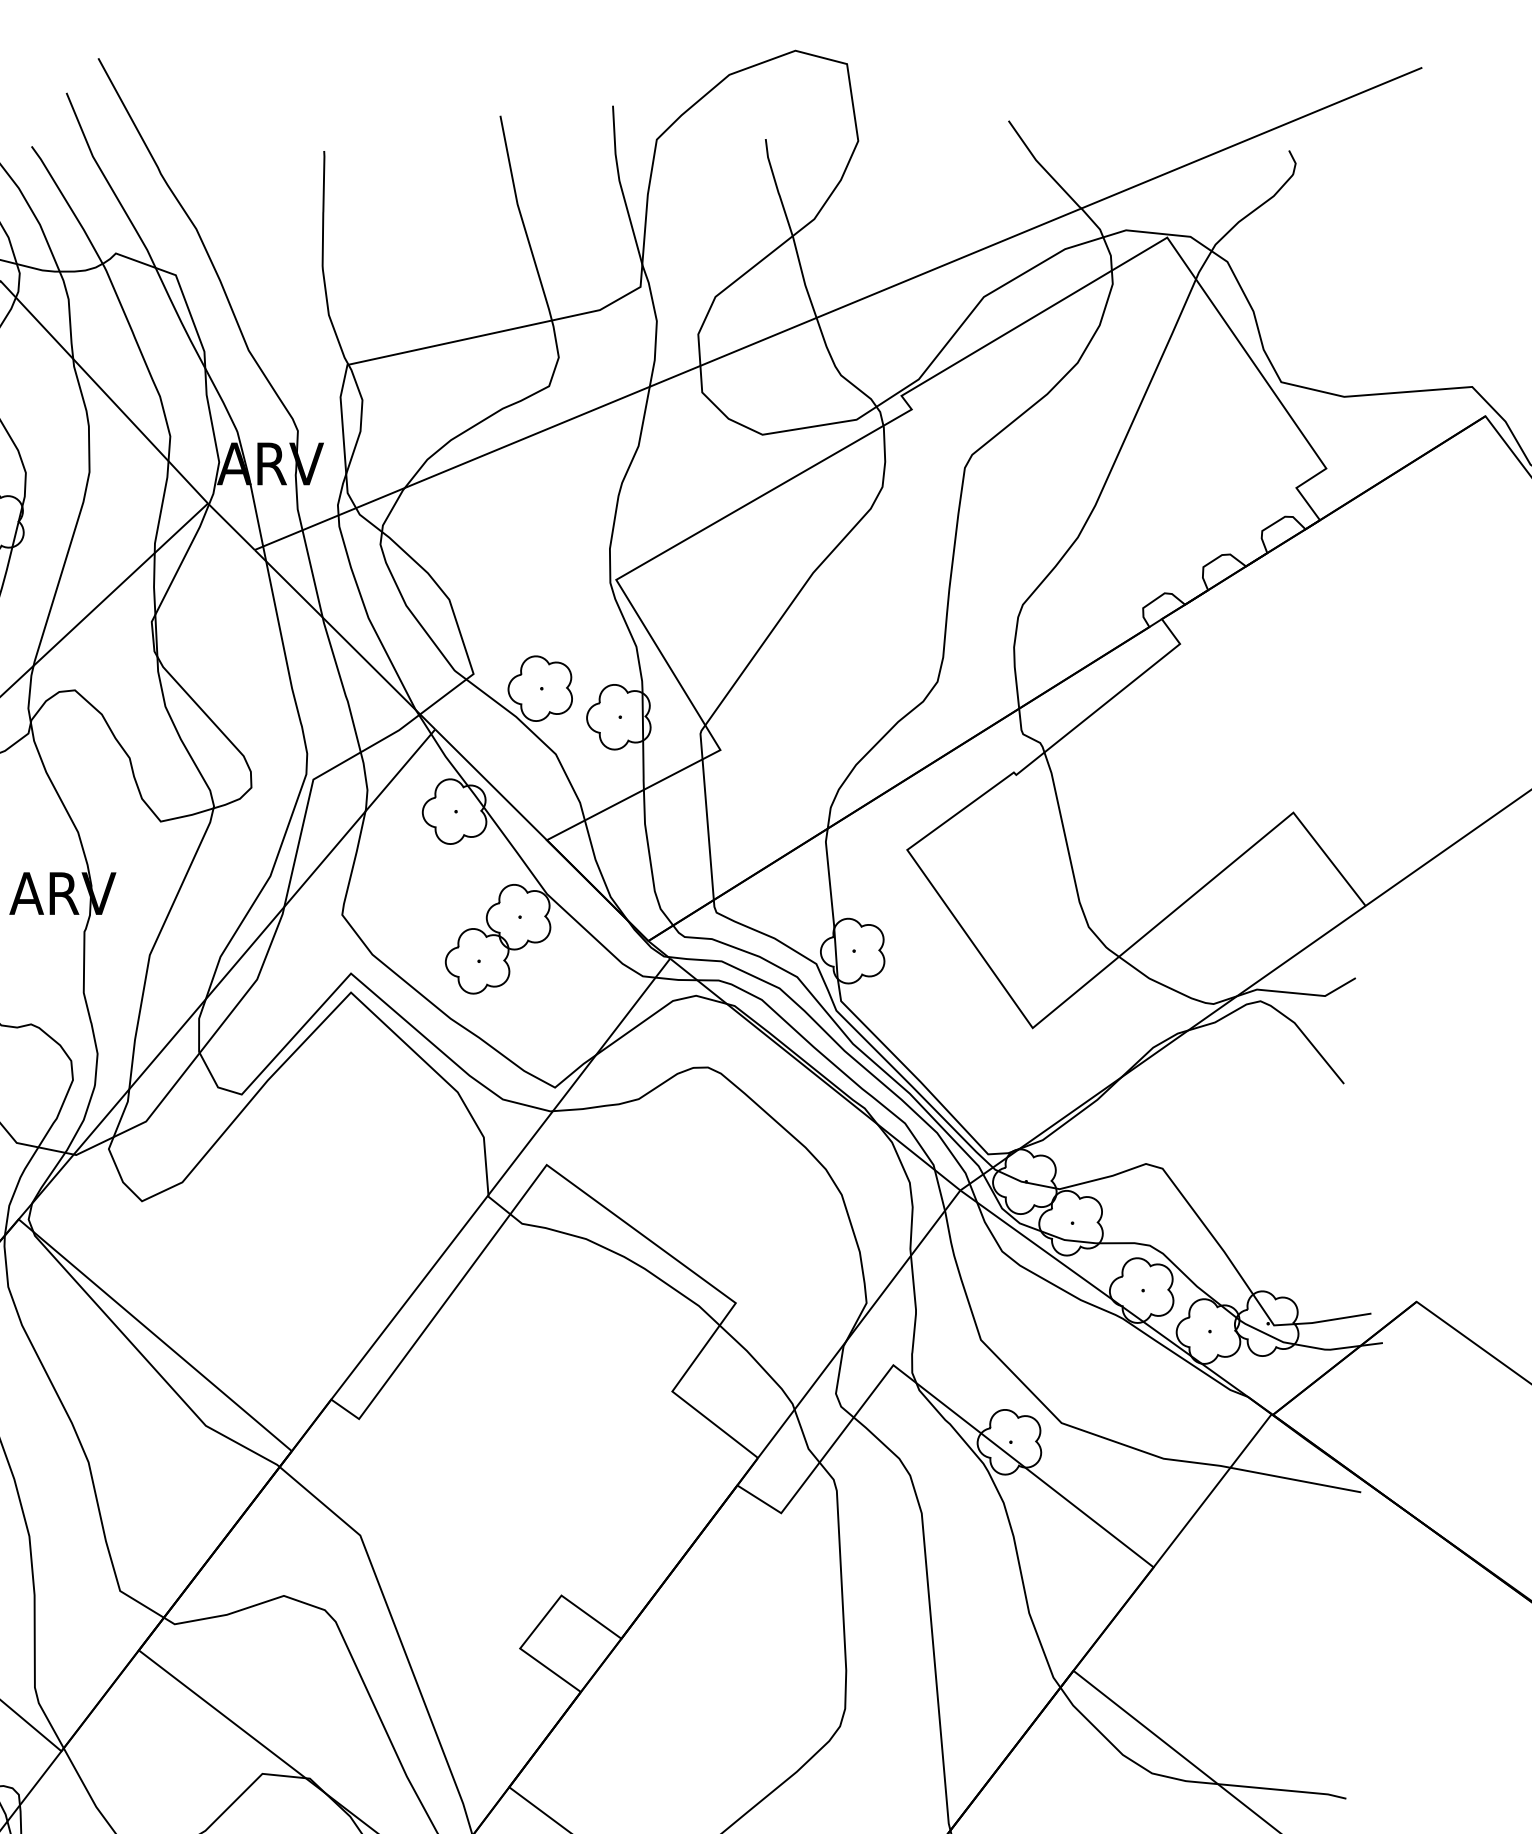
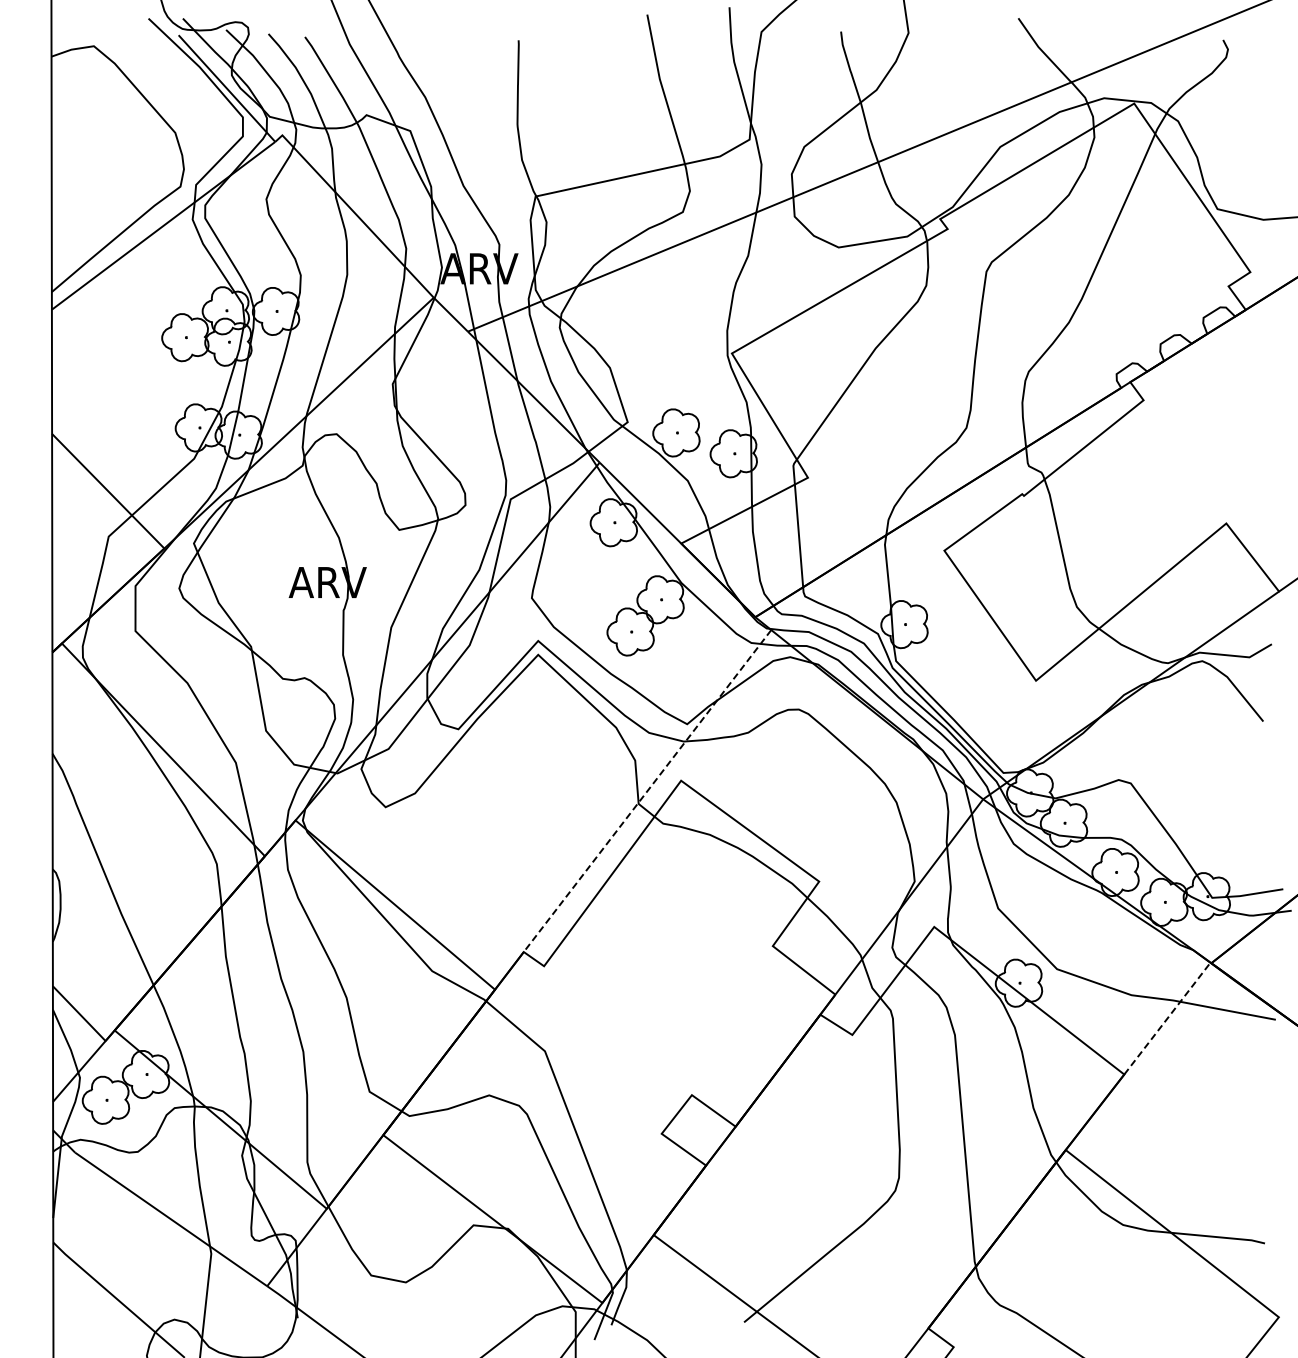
line: (500, 1179) -> (647, 791), solid -> dashed
line: (1212, 1490) -> (1167, 1018), solid -> dashed

